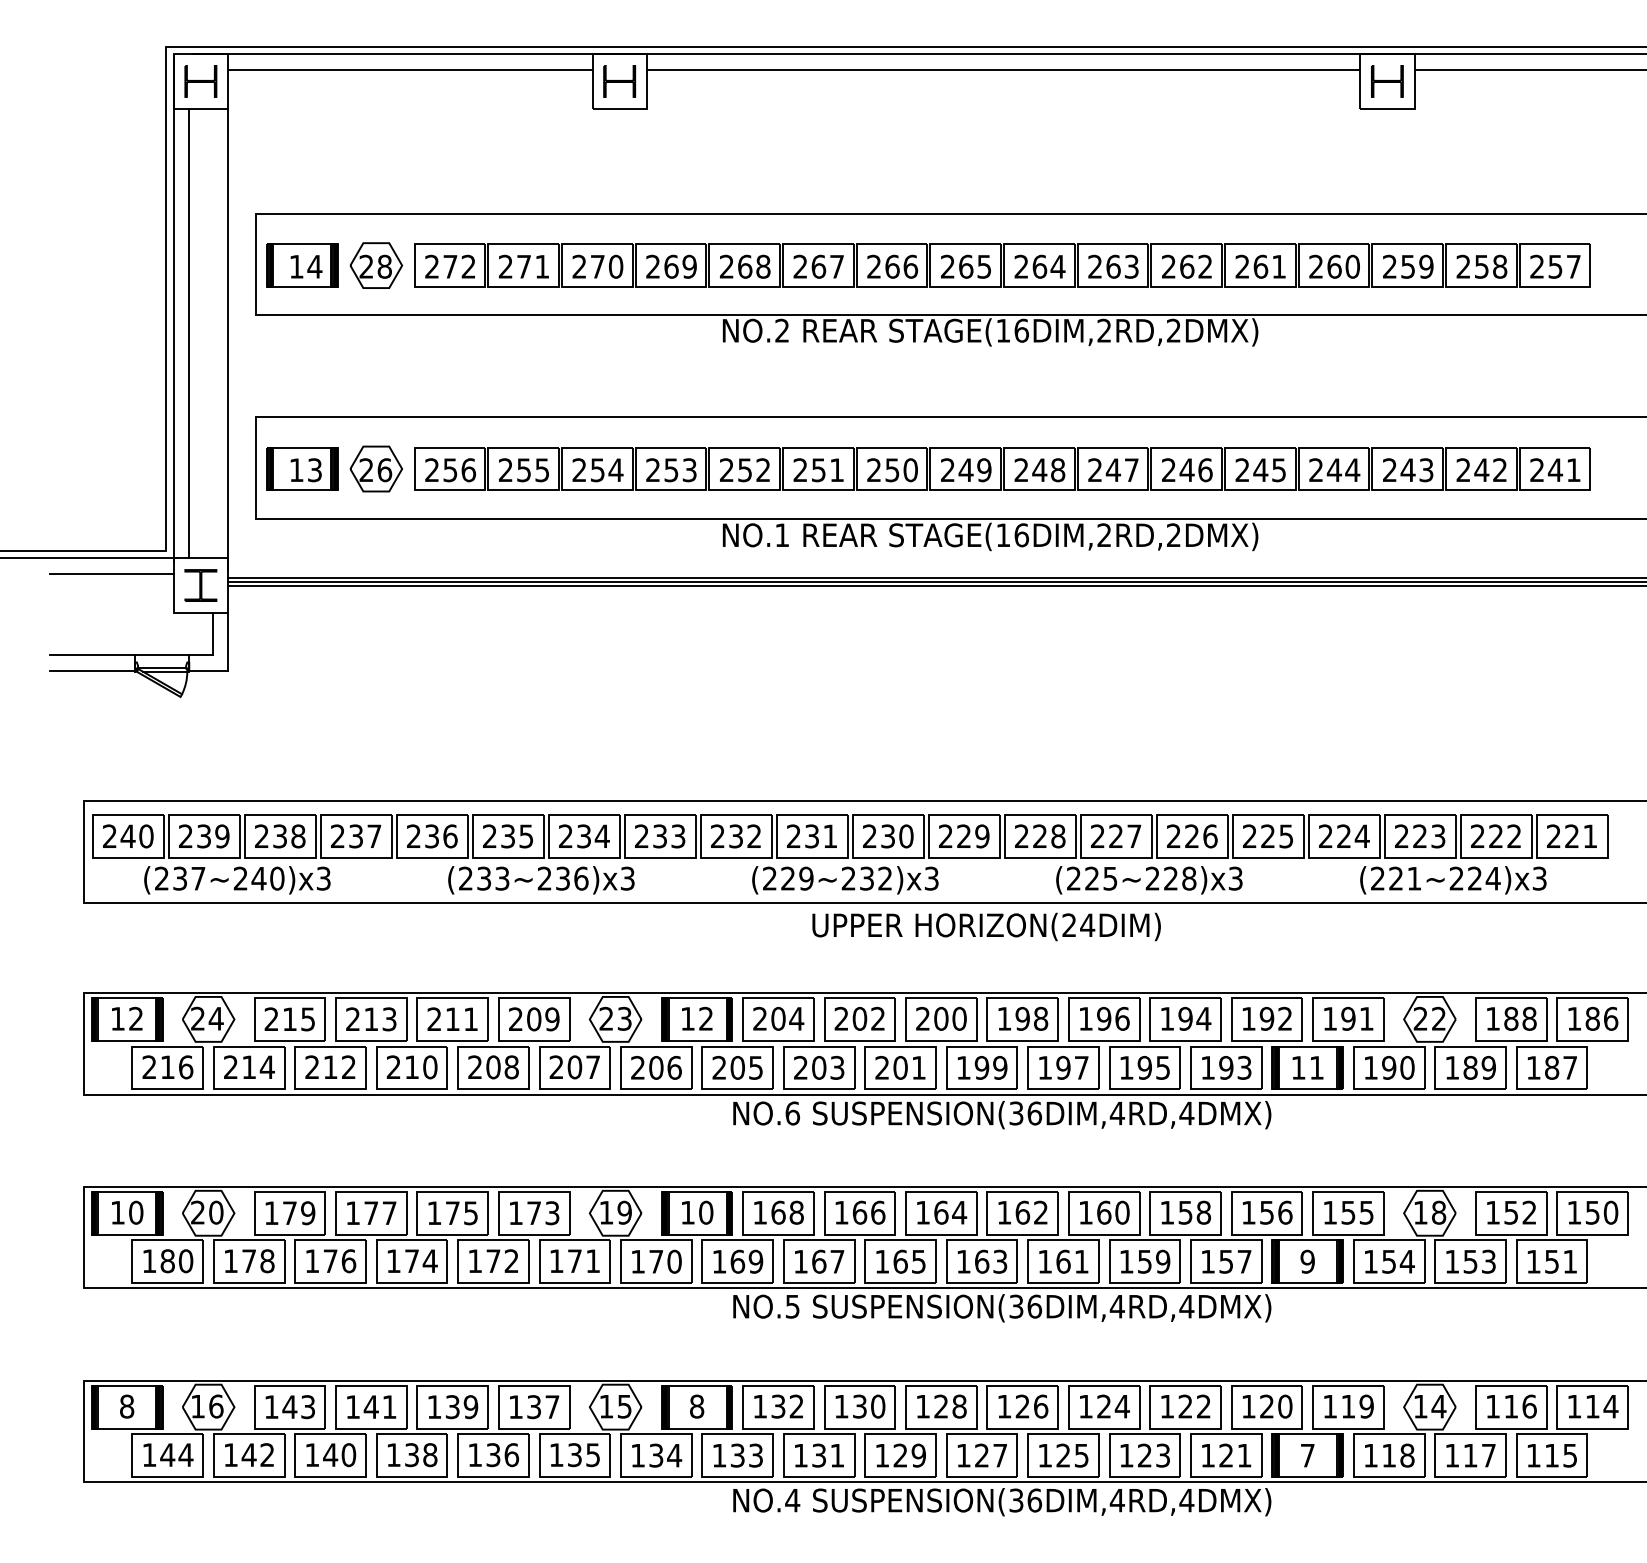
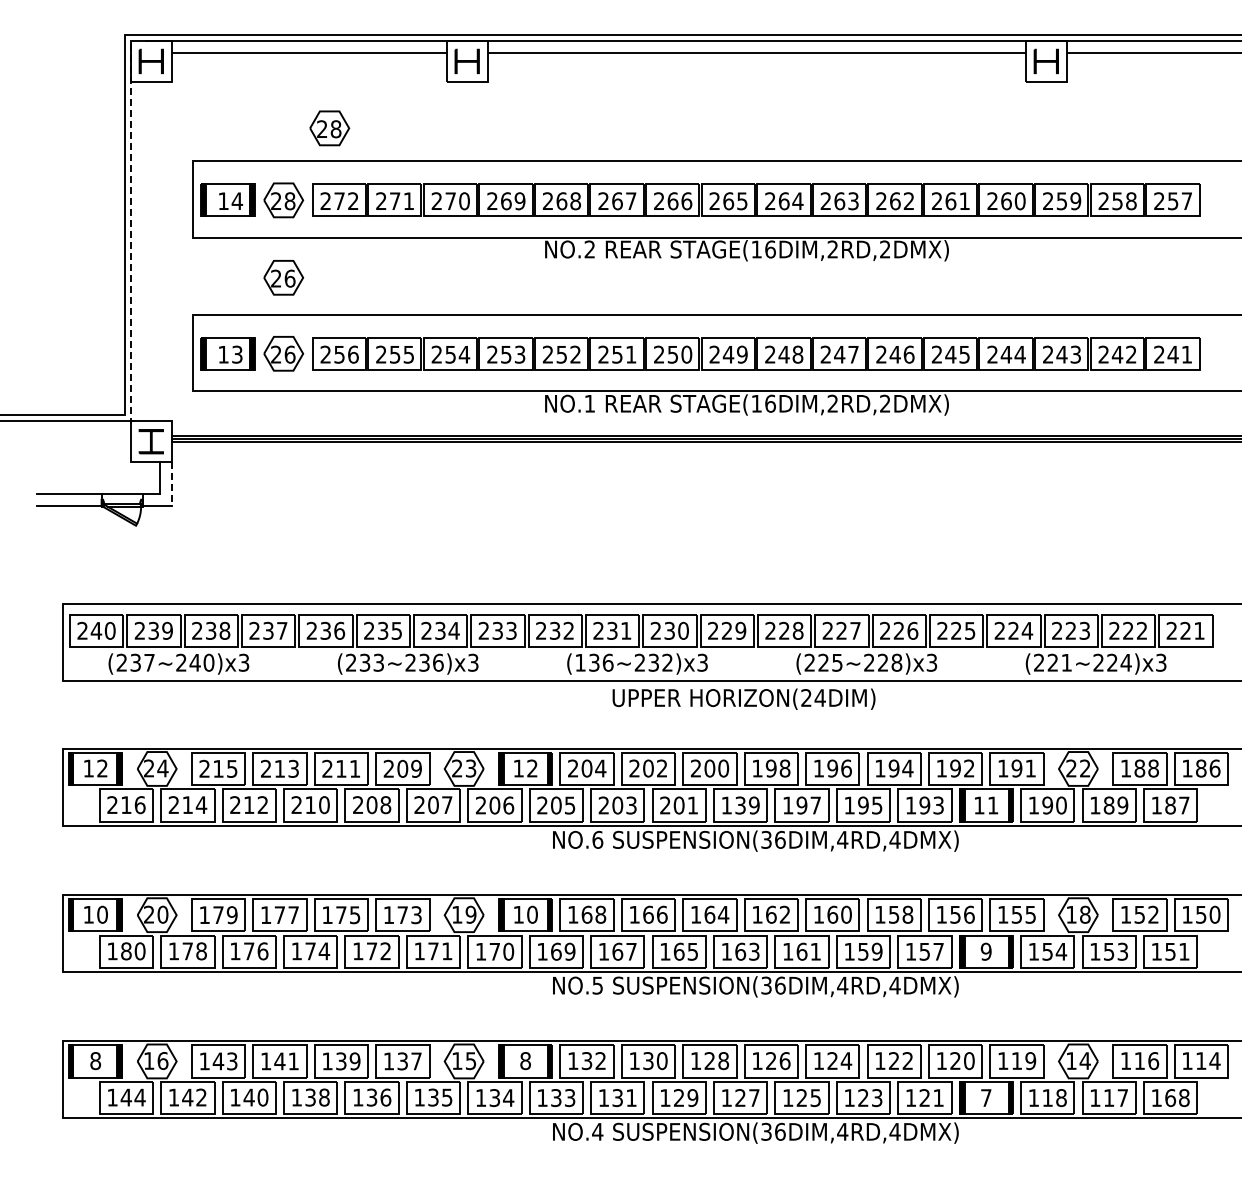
part: (437, 170) -> (329, 128), added
line: (173, 310) -> (130, 234), solid -> dashed
line: (189, 333) -> (142, 251), removed
line: (227, 338) -> (171, 255), removed
part: (376, 367) -> (283, 277), added
line: (110, 573) -> (83, 432), removed
line: (227, 642) -> (171, 484), solid -> dashed
text: (788, 878) -> (594, 662), (229~232)x3 -> (136~232)x3
text: (981, 1067) -> (740, 805), 199 -> 139
text: (1561, 1456) -> (1177, 1098), 115 -> 168

